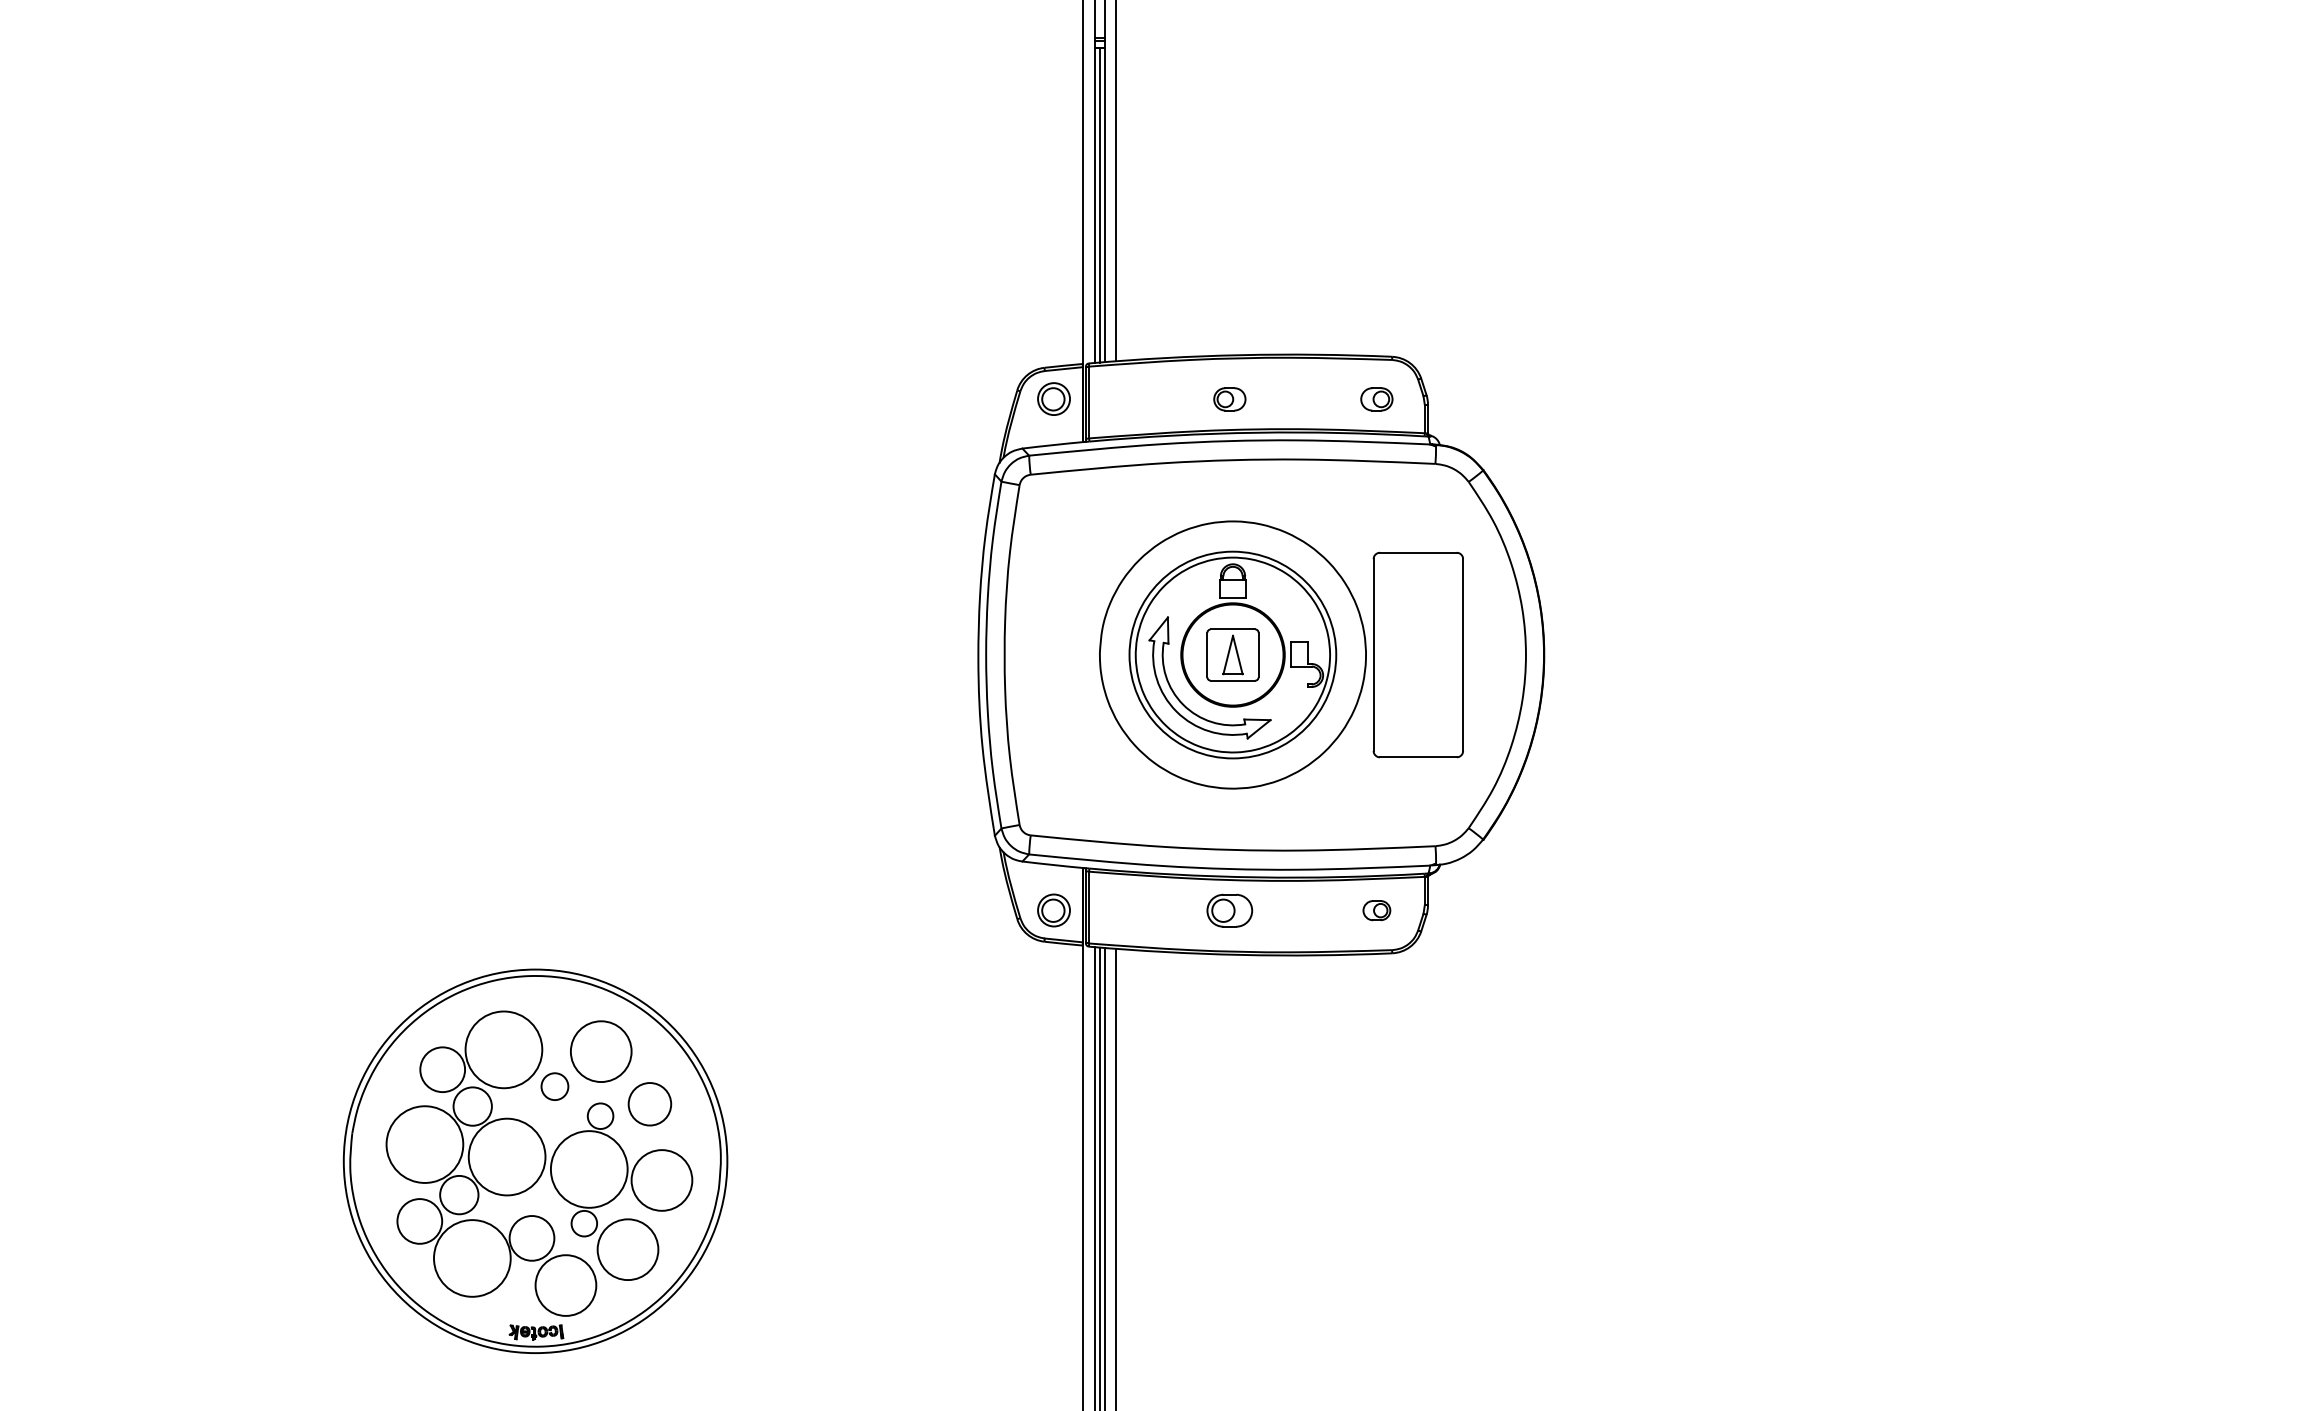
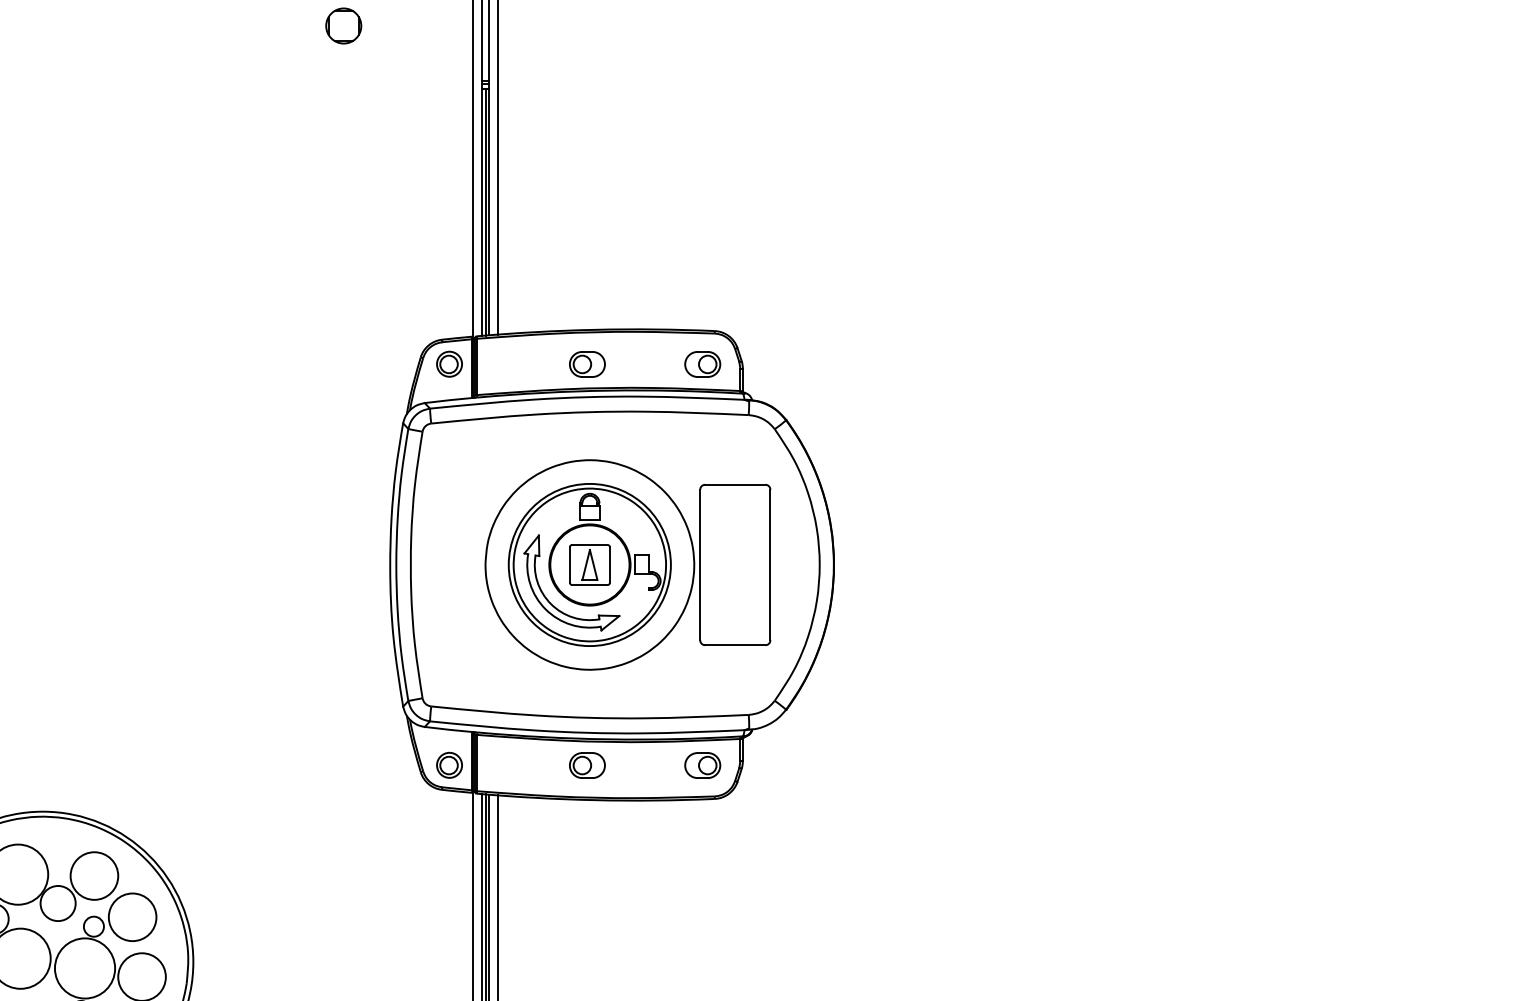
part: (1229, 399) -> (587, 364), size x1.43
part: (1376, 399) -> (702, 364), size x1.43
part: (1376, 910) -> (702, 765), size x1.67
circle: (554, 1086) -> (57, 903), size x1.67
circle: (649, 1103) -> (132, 916), size x1.43

